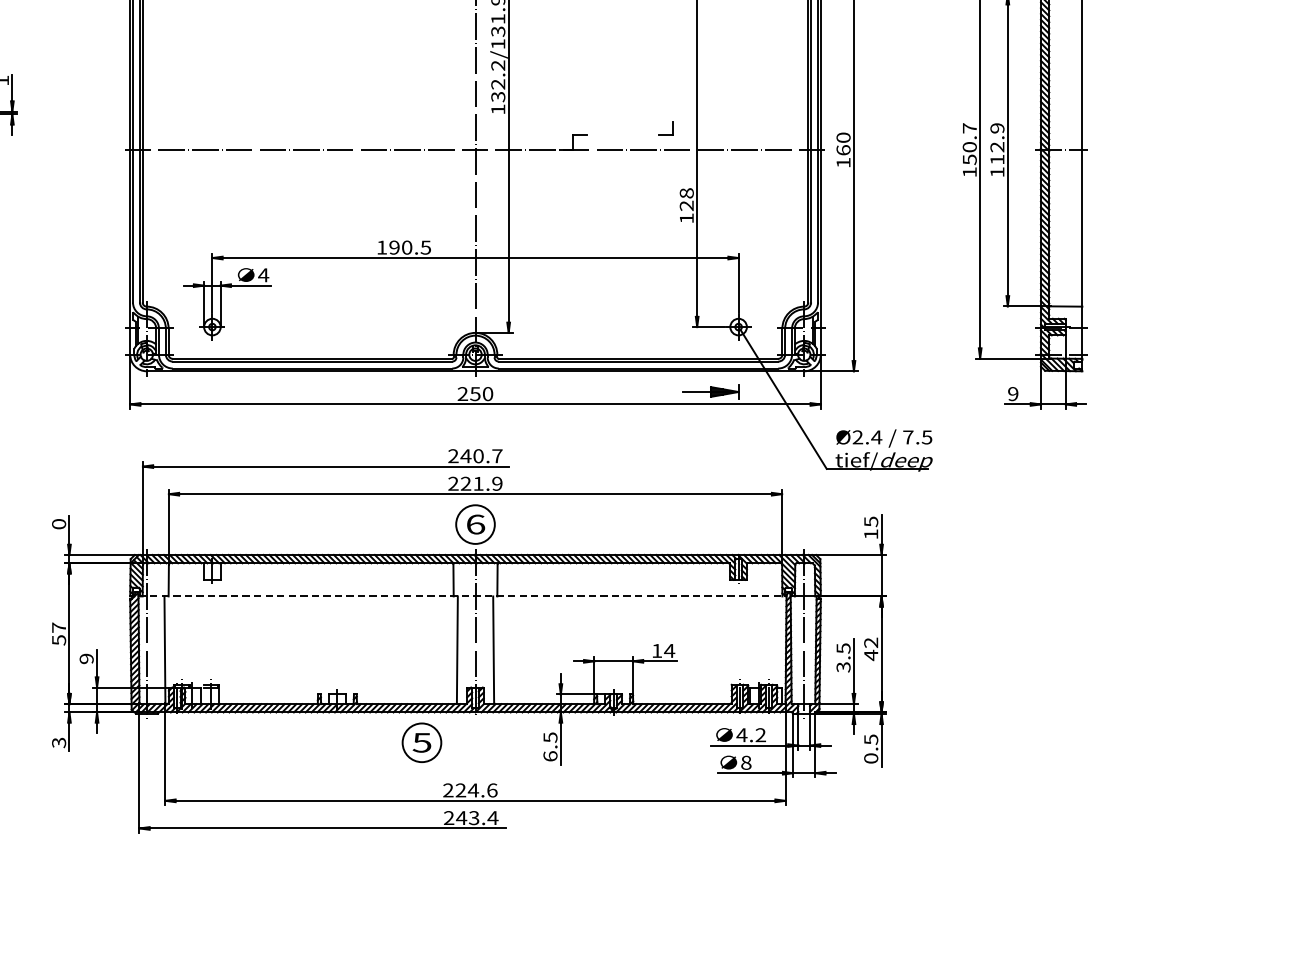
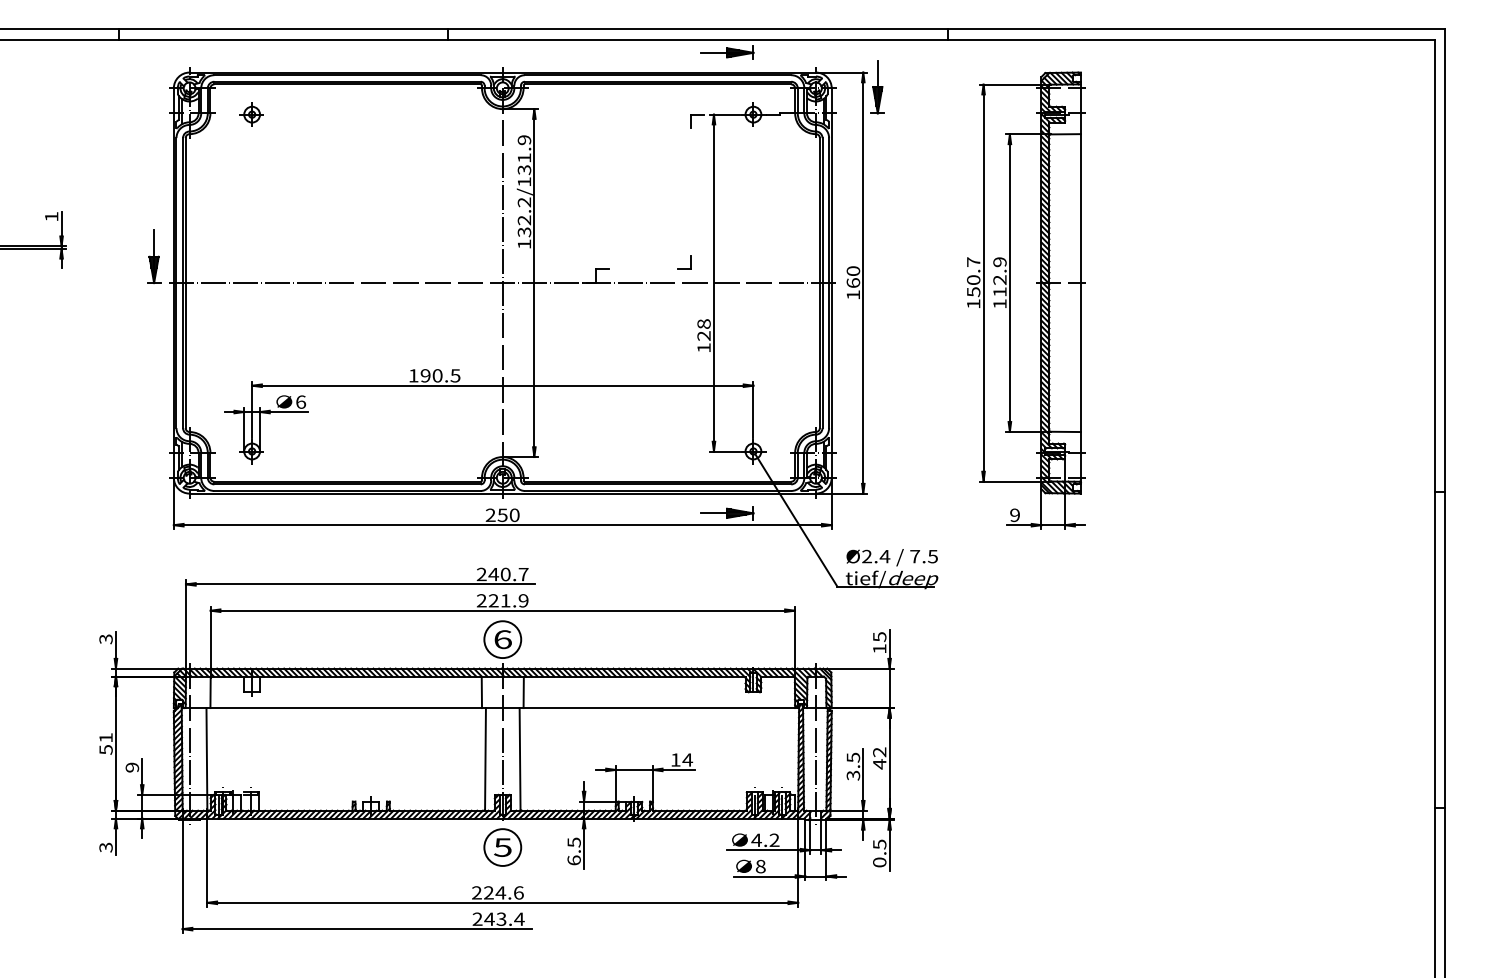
part: (109, 122) -> (154, 256), added
text: (263, 274) -> (300, 401), 4 -> 6
text: (58, 524) -> (105, 639), 0 -> 3
line: (462, 596) -> (490, 708), dashed -> solid
text: (58, 627) -> (105, 737), 57 -> 51
part: (421, 742) -> (502, 847), moved

